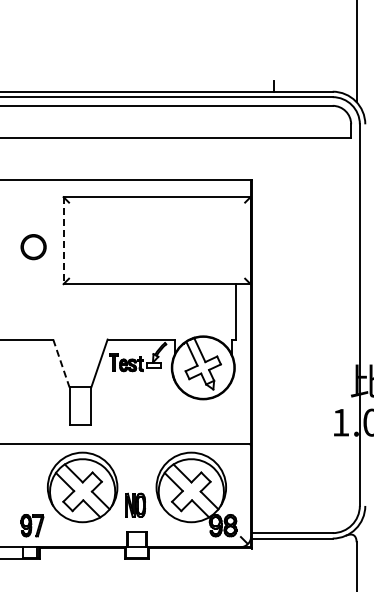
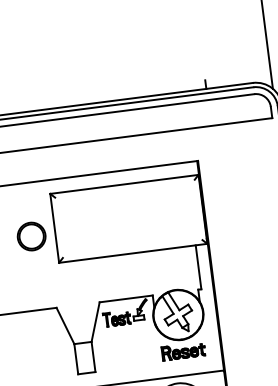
line: (63, 241) -> (54, 229), dashed -> solid
part: (33, 246) -> (31, 236), size x1.43
line: (61, 363) -> (65, 325), dashed -> solid
part: (203, 413) -> (183, 351), added

